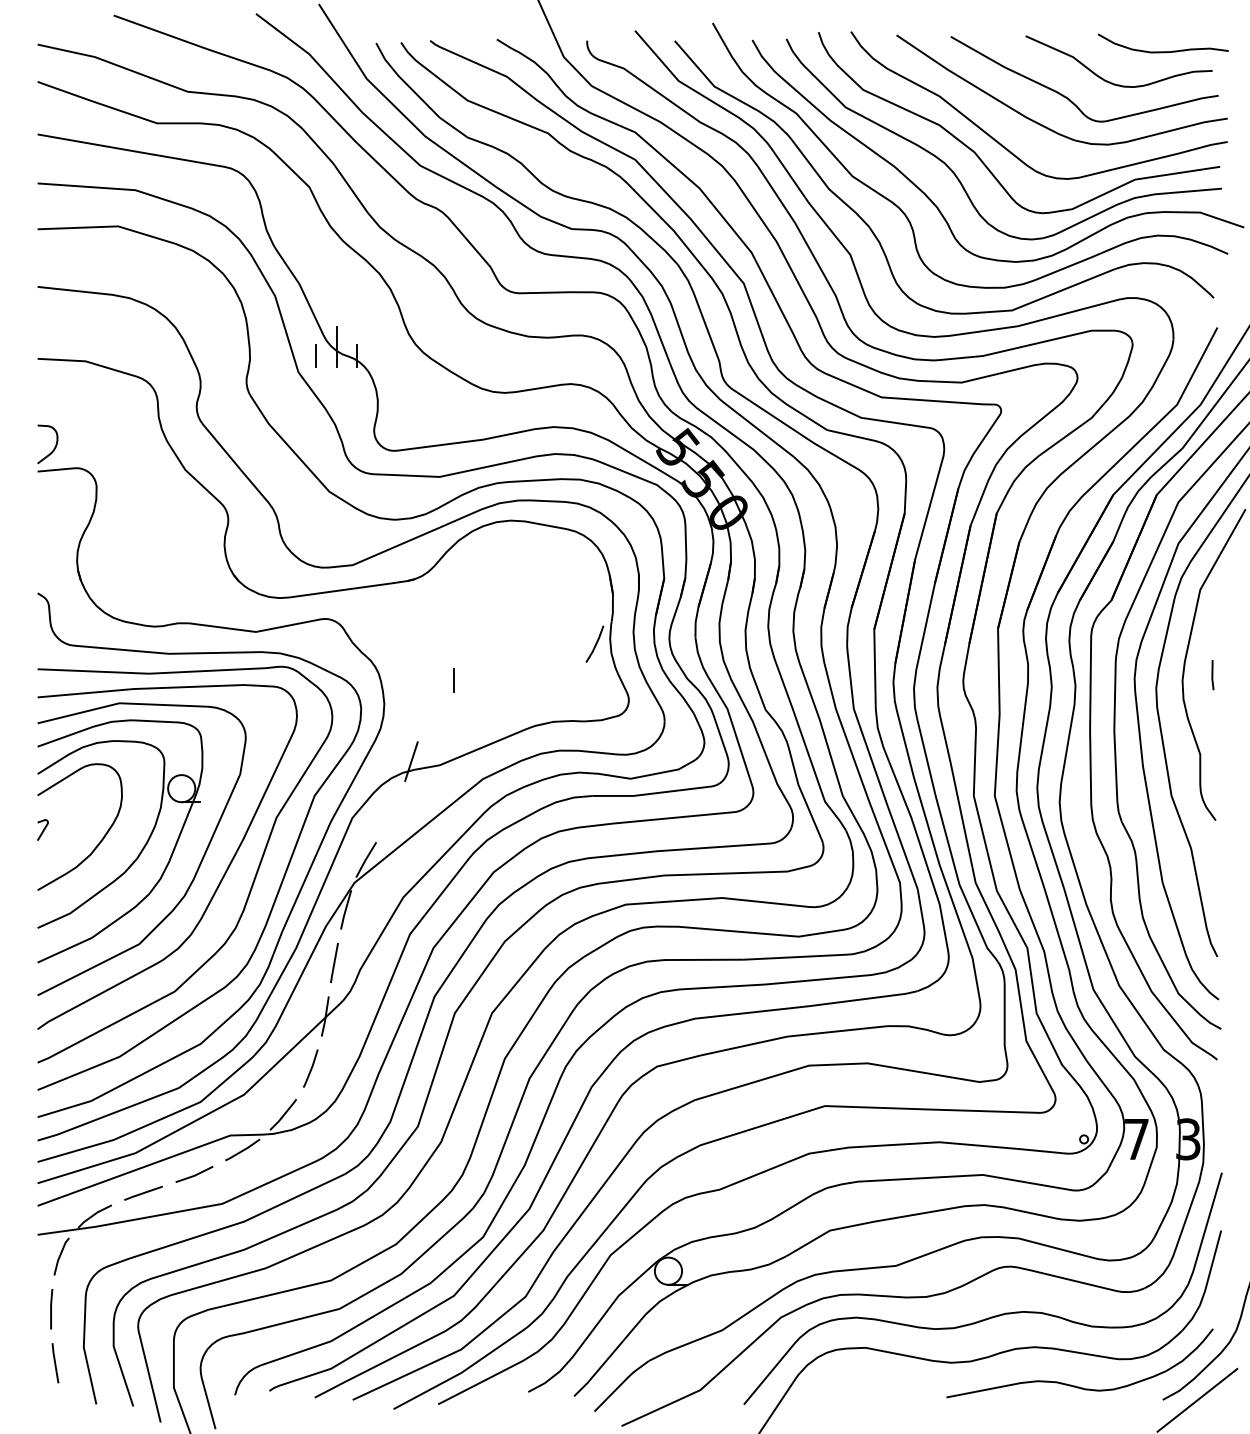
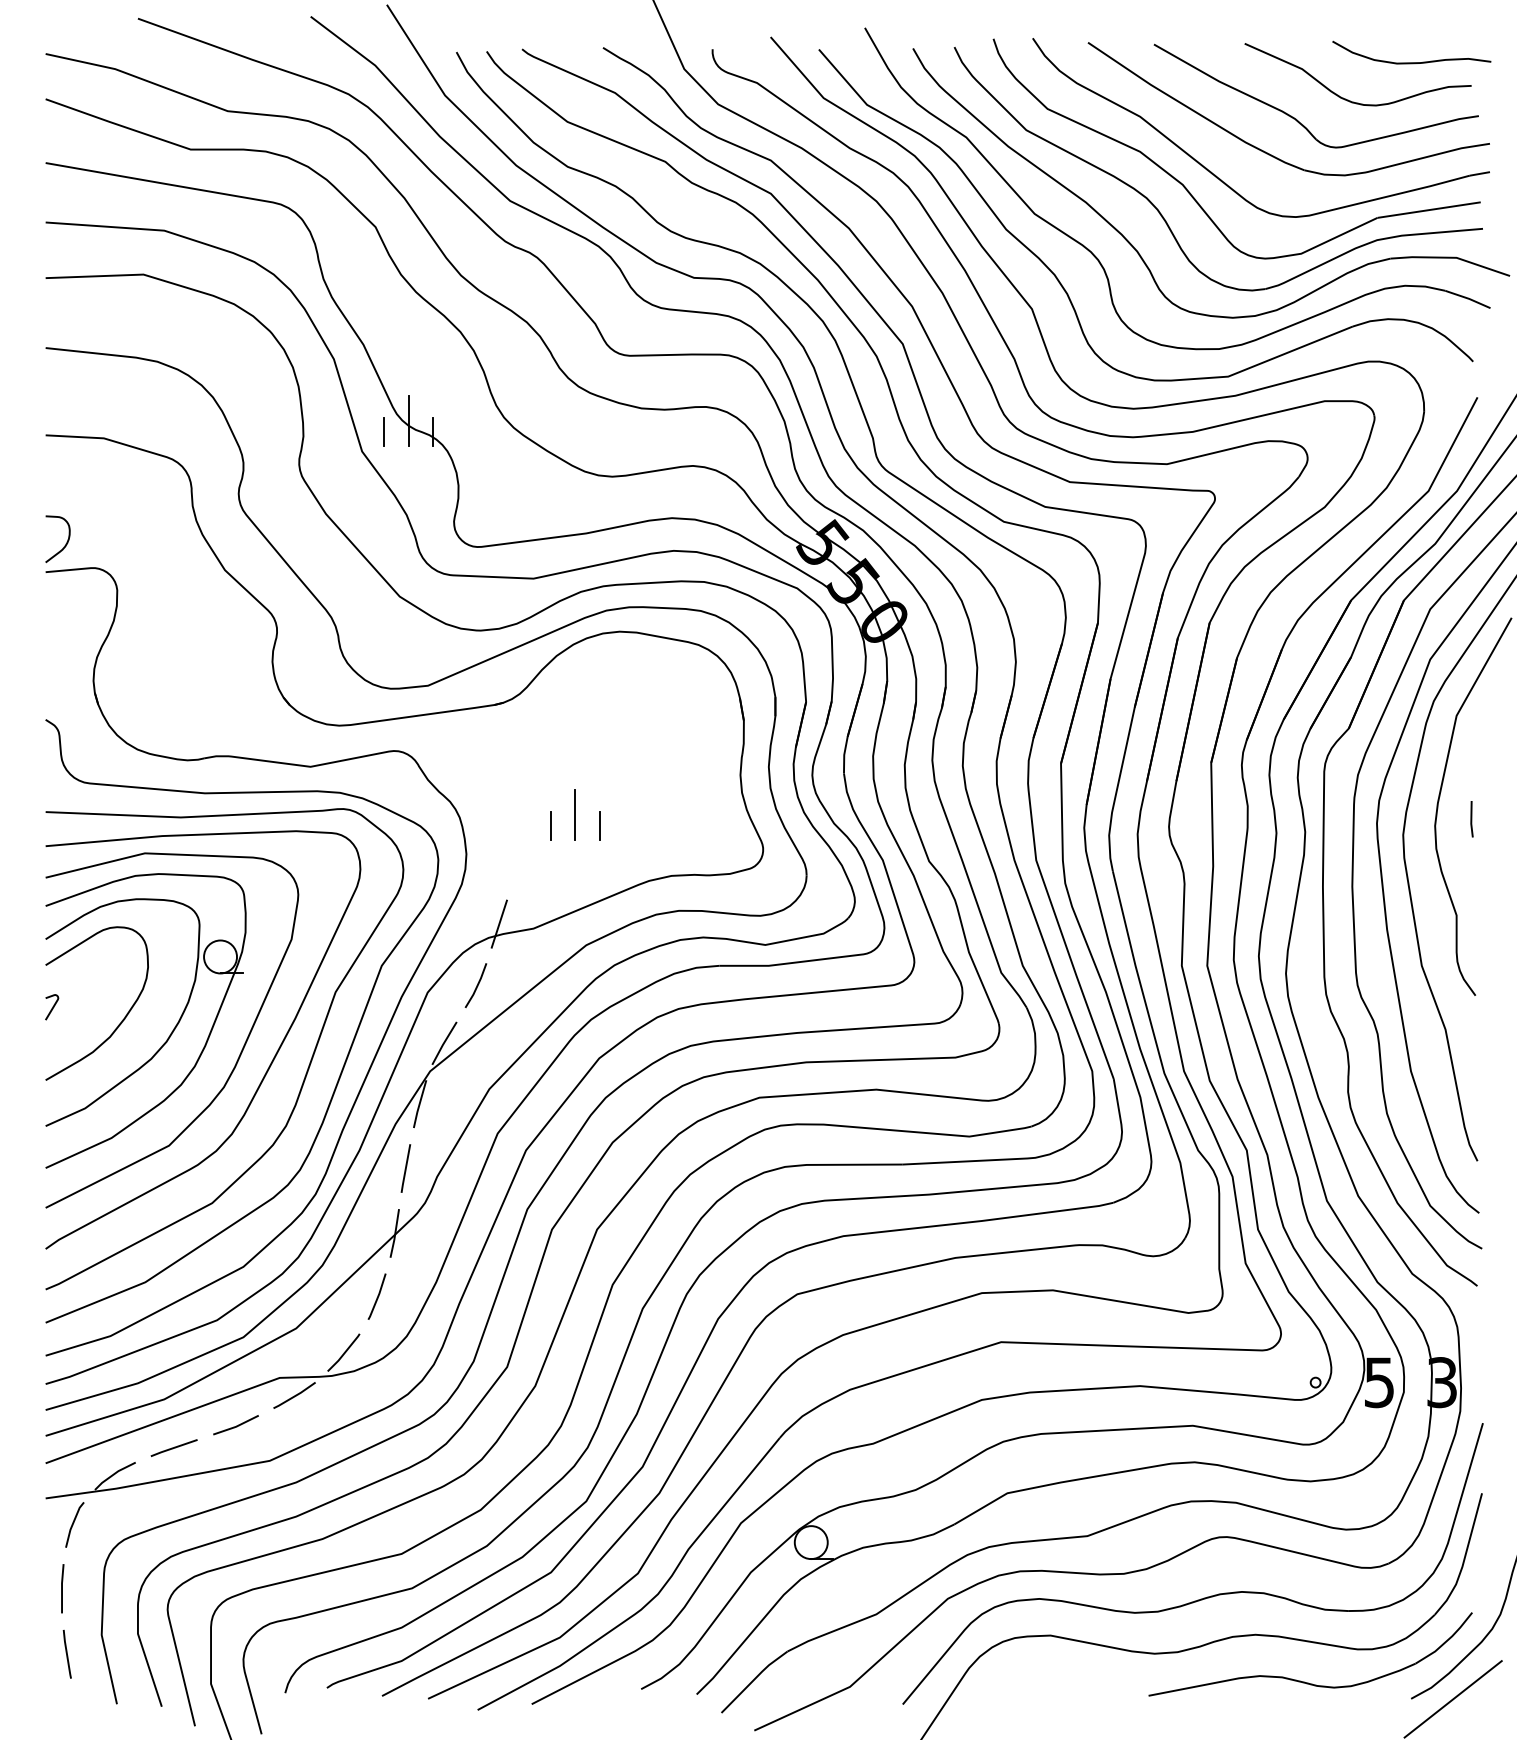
line: (595, 644) -> (476, 985), moved
line: (474, 671) -> (575, 814), added
line: (493, 680) -> (599, 825), added
text: (1136, 1139) -> (1379, 1382), 7 -> 5

